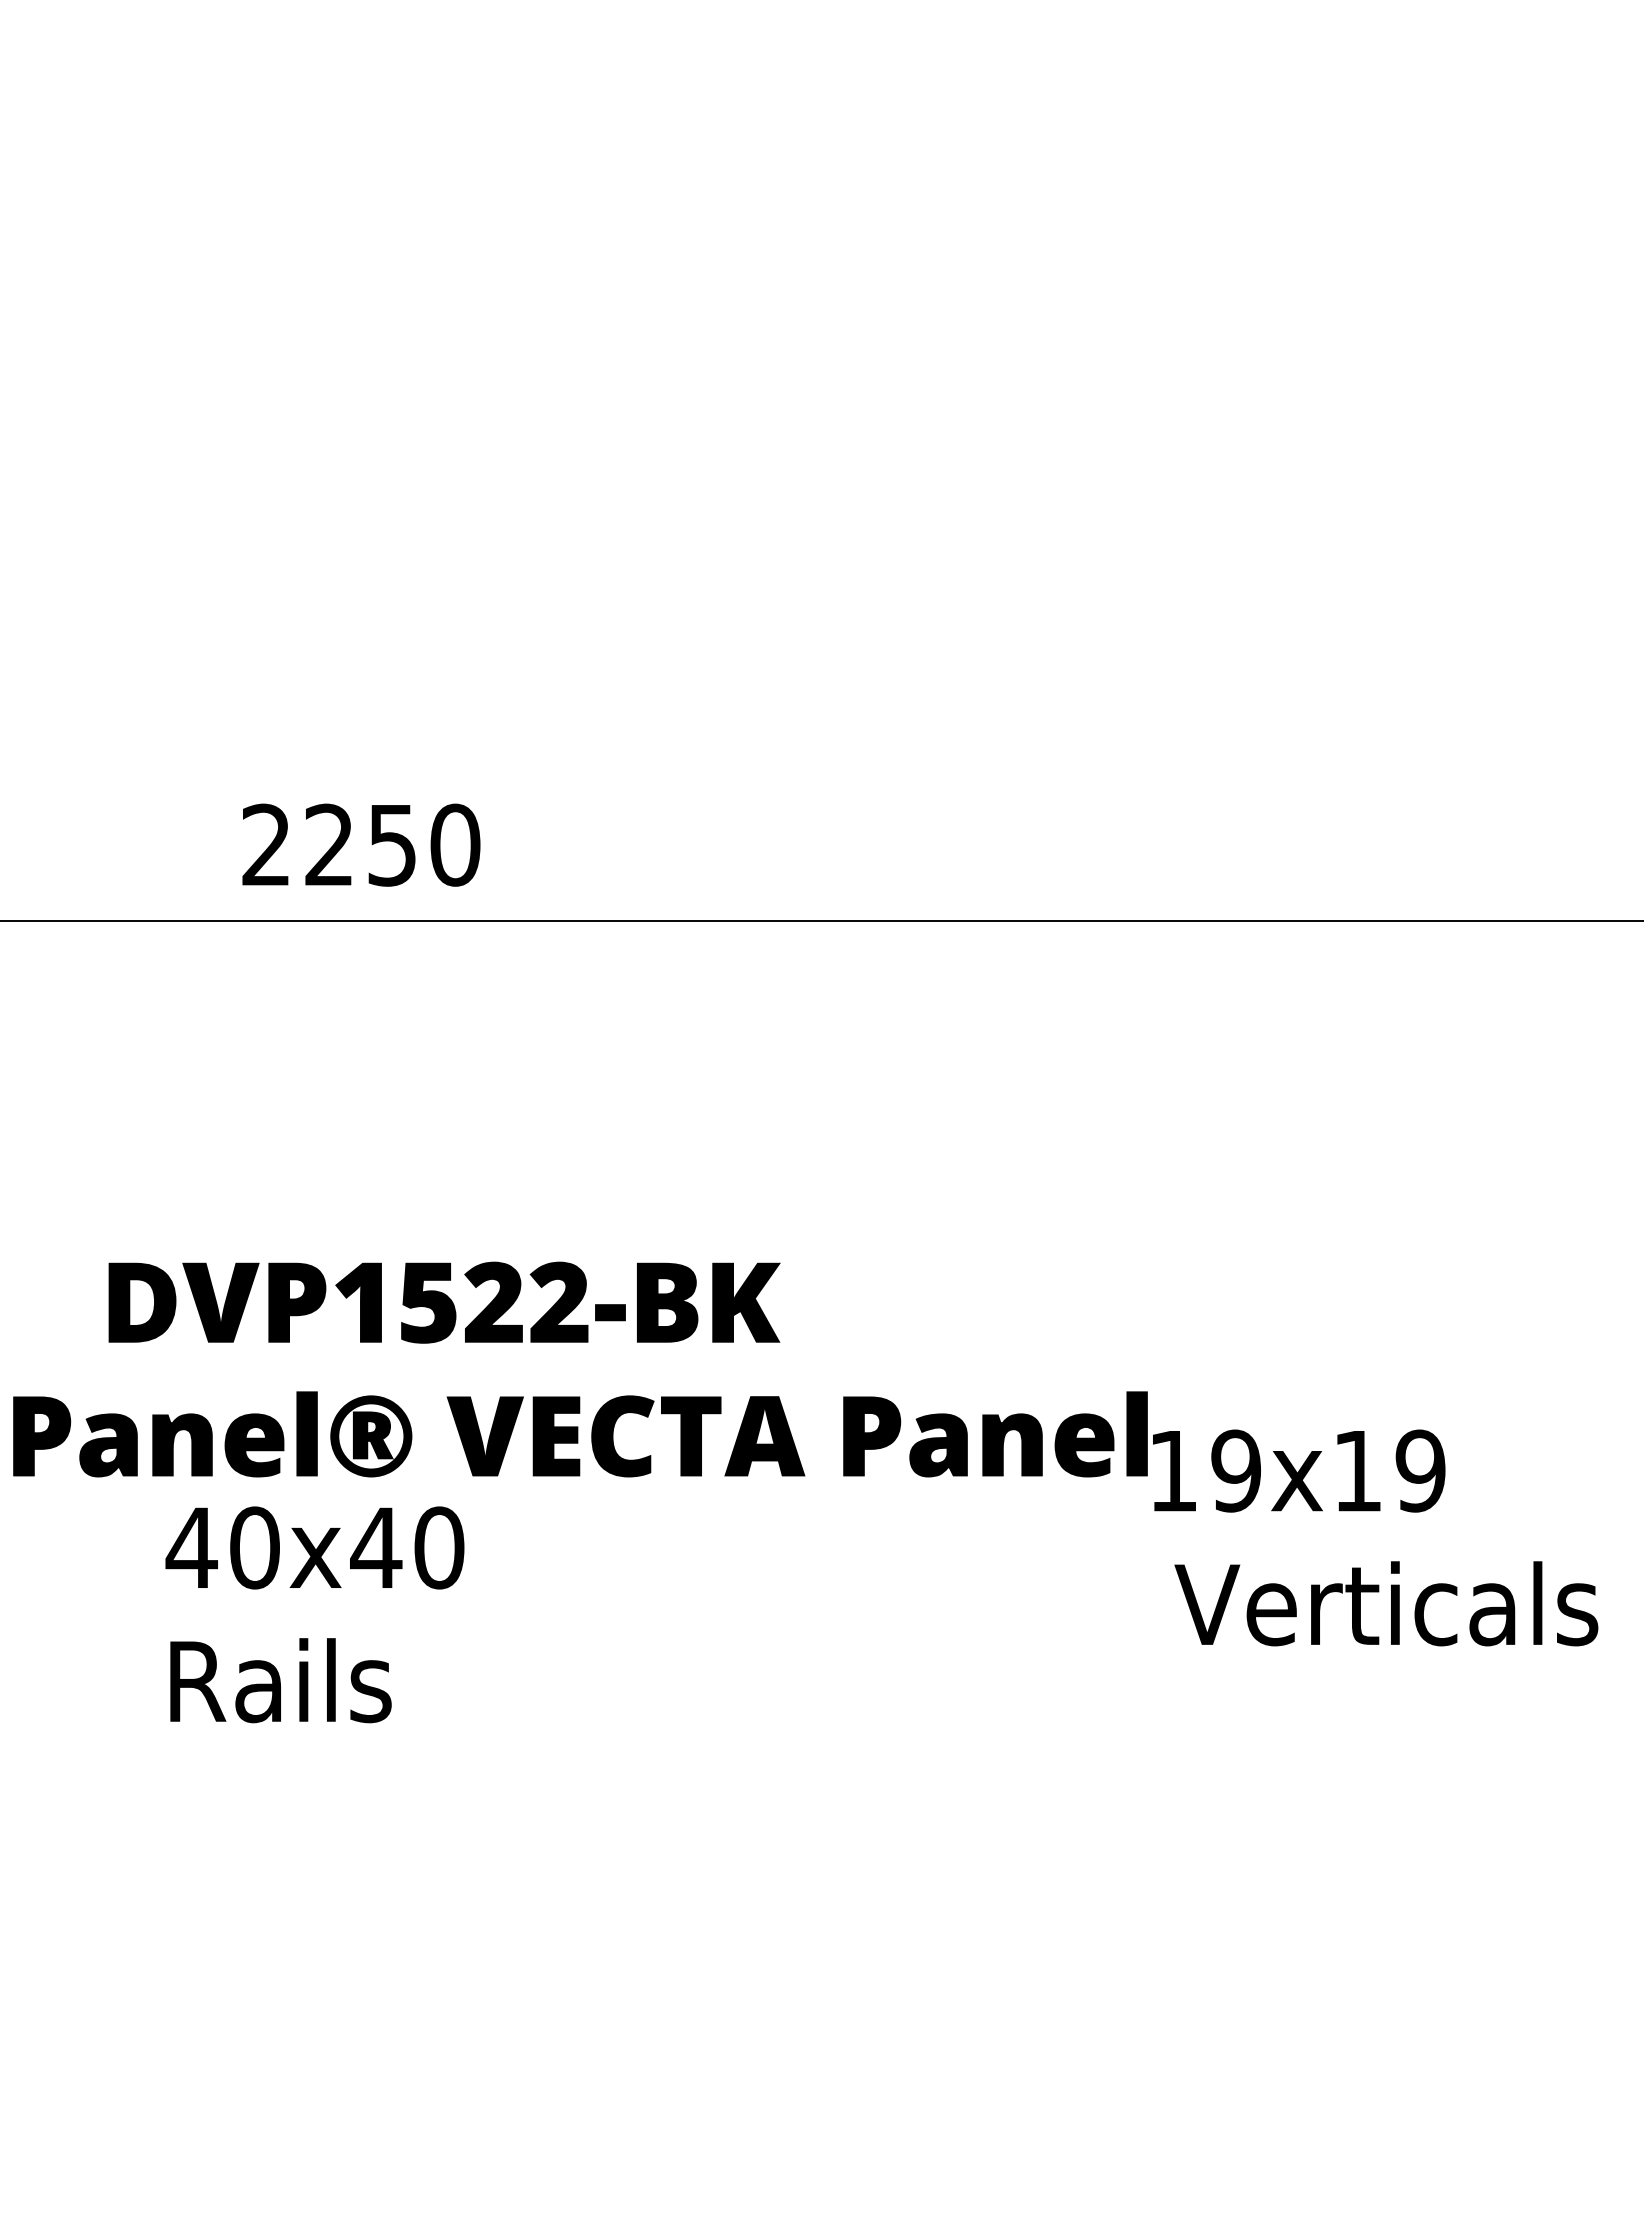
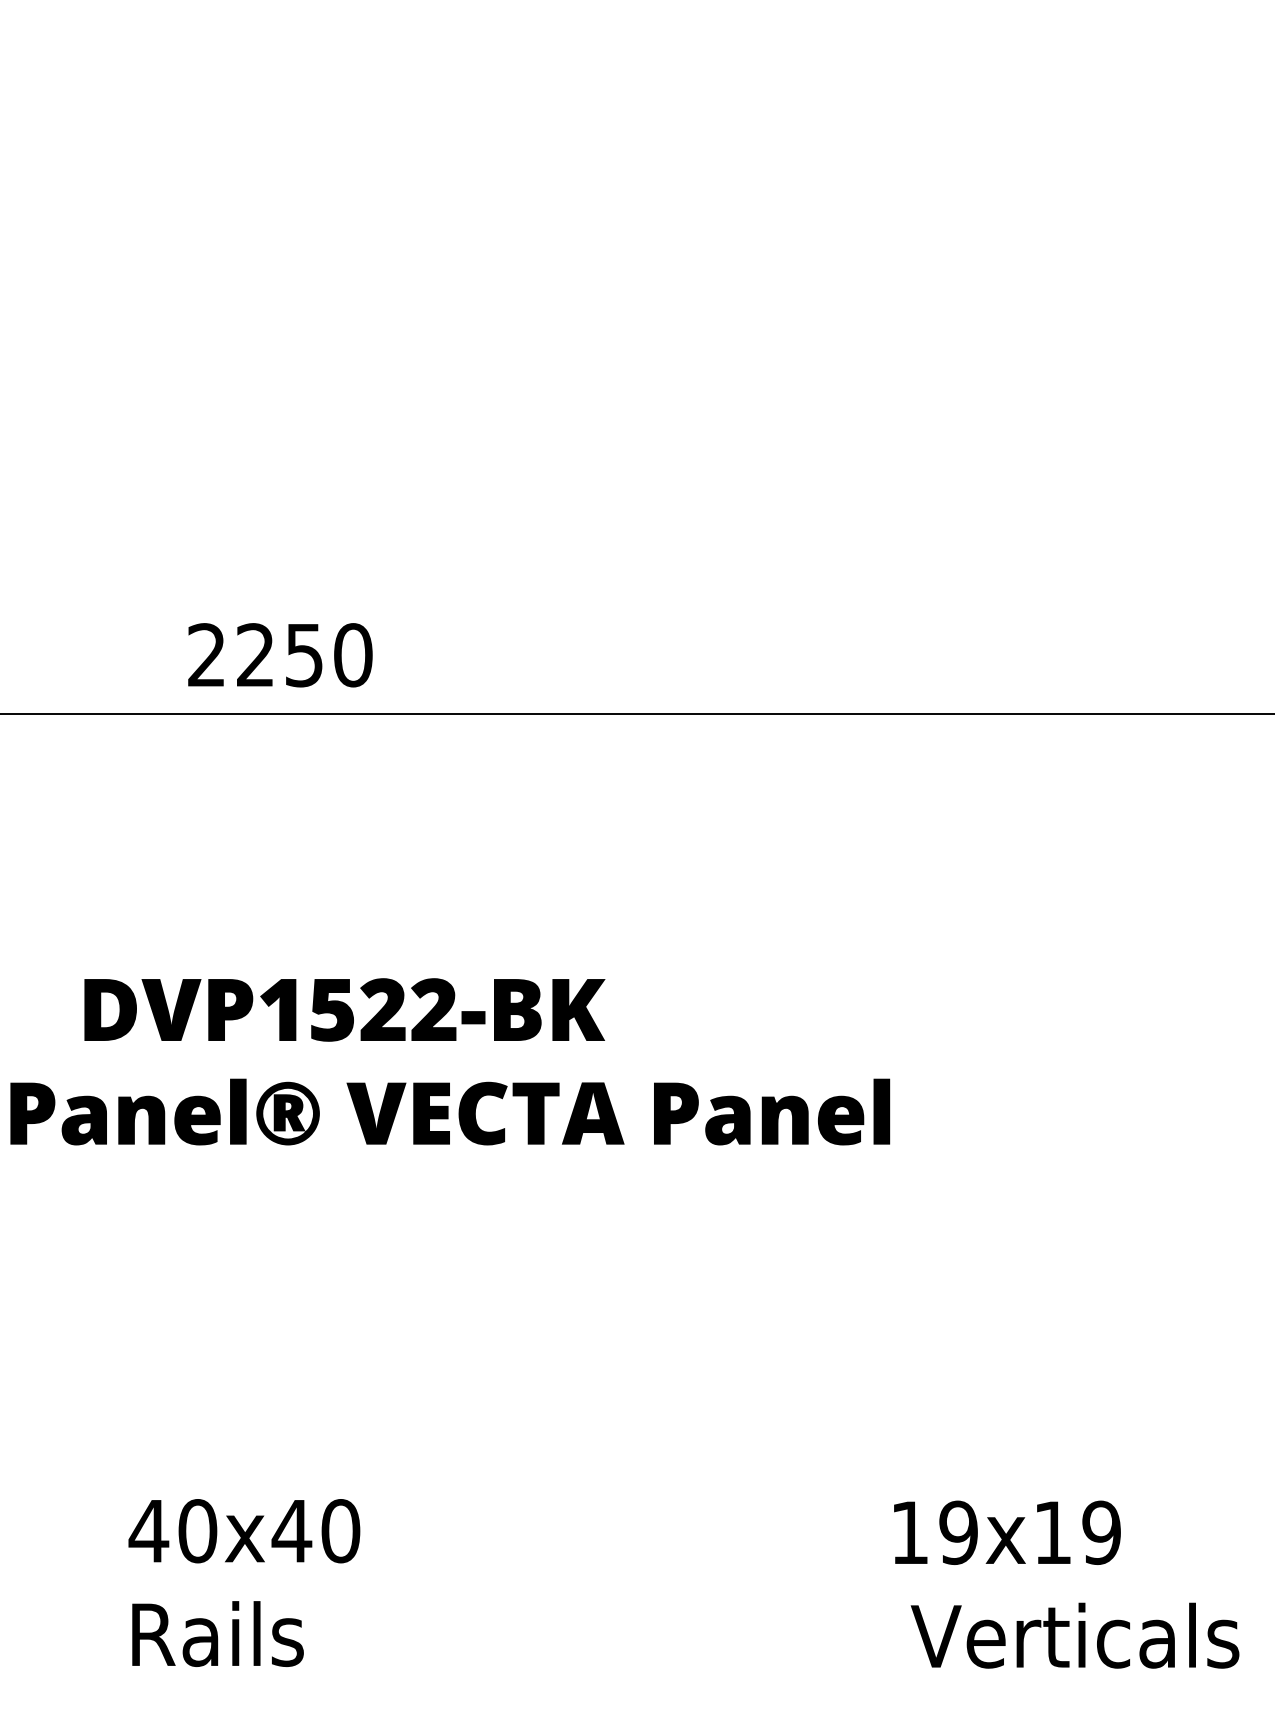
text: (1375, 1537) -> (1066, 1584), moved
text: (314, 1614) -> (244, 1582), moved

